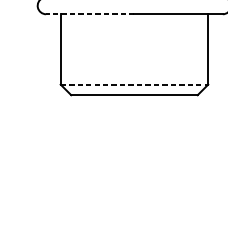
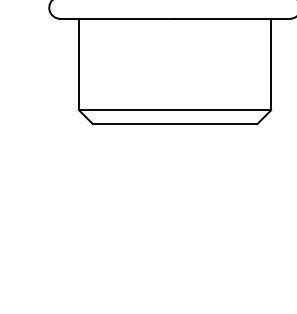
line: (90, 14) -> (117, 18), dashed -> solid
line: (134, 84) -> (175, 110), dashed -> solid

